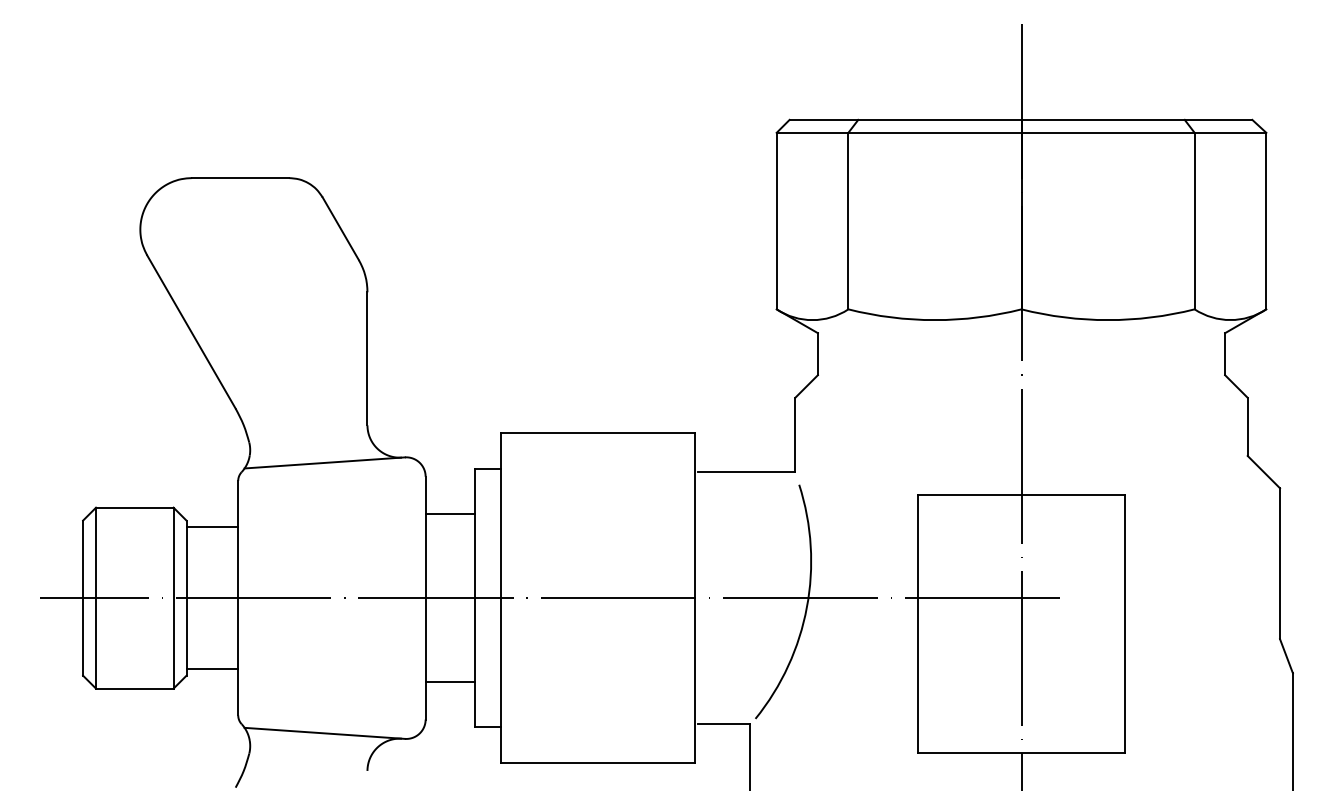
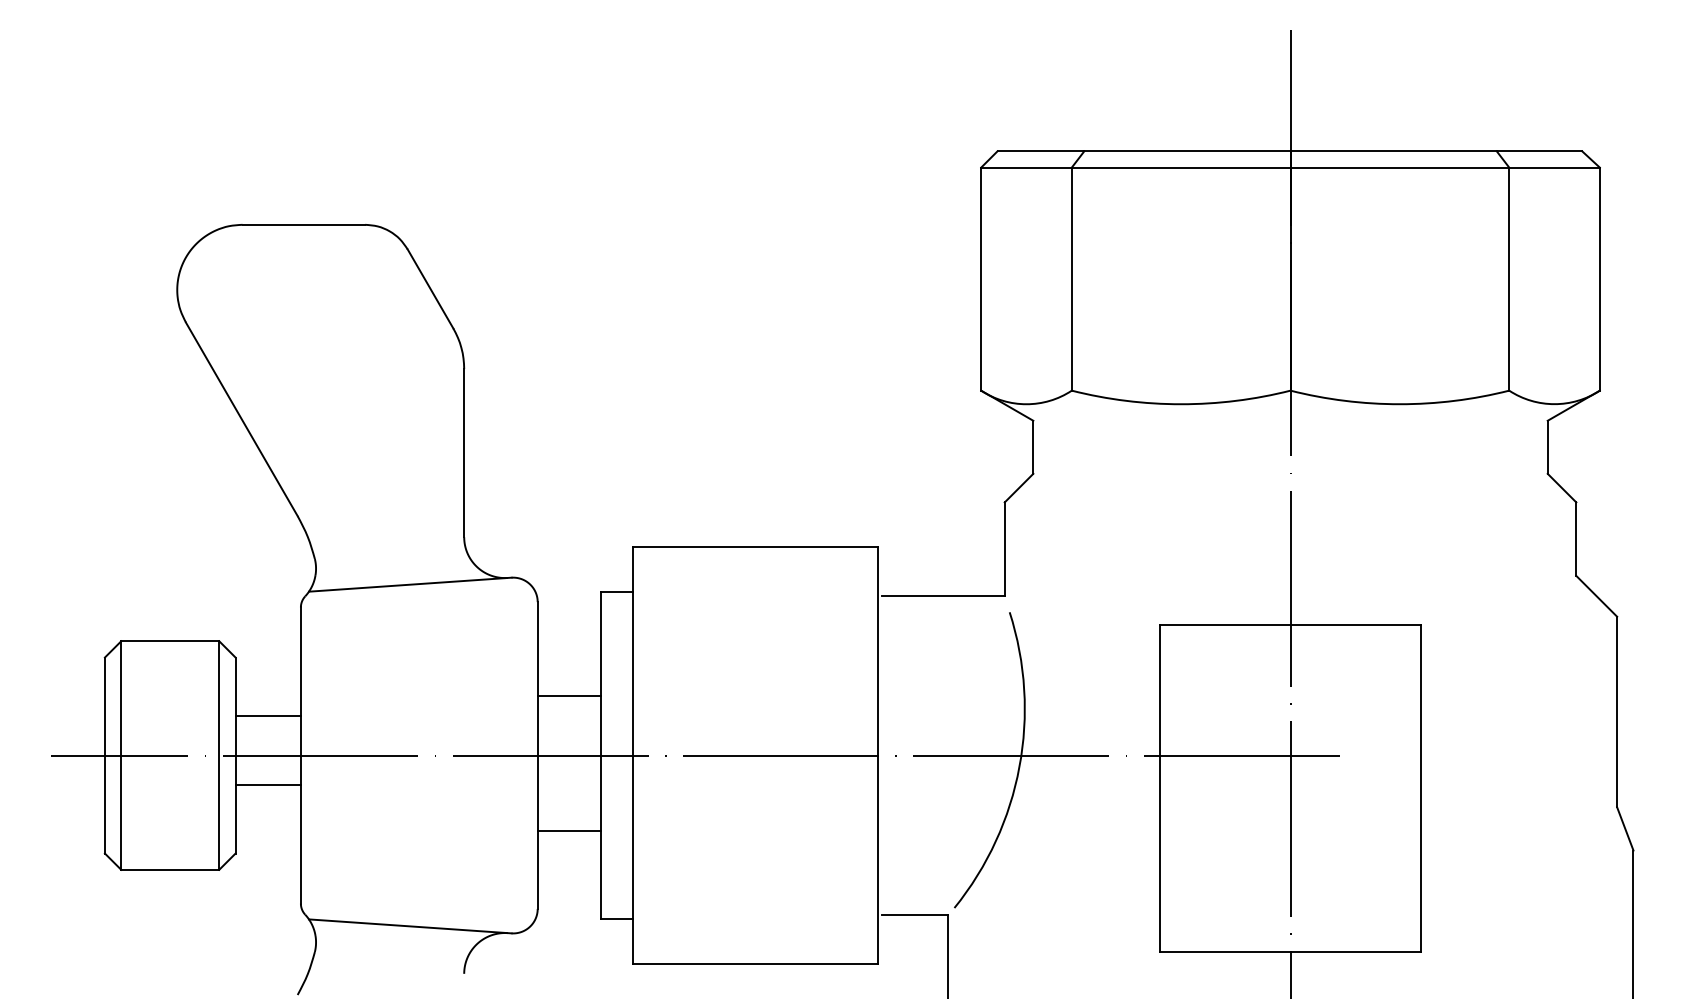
line: (450, 514) -> (568, 696), moved
line: (211, 526) -> (267, 715), moved
line: (211, 669) -> (267, 785), moved
line: (450, 682) -> (568, 830), moved

